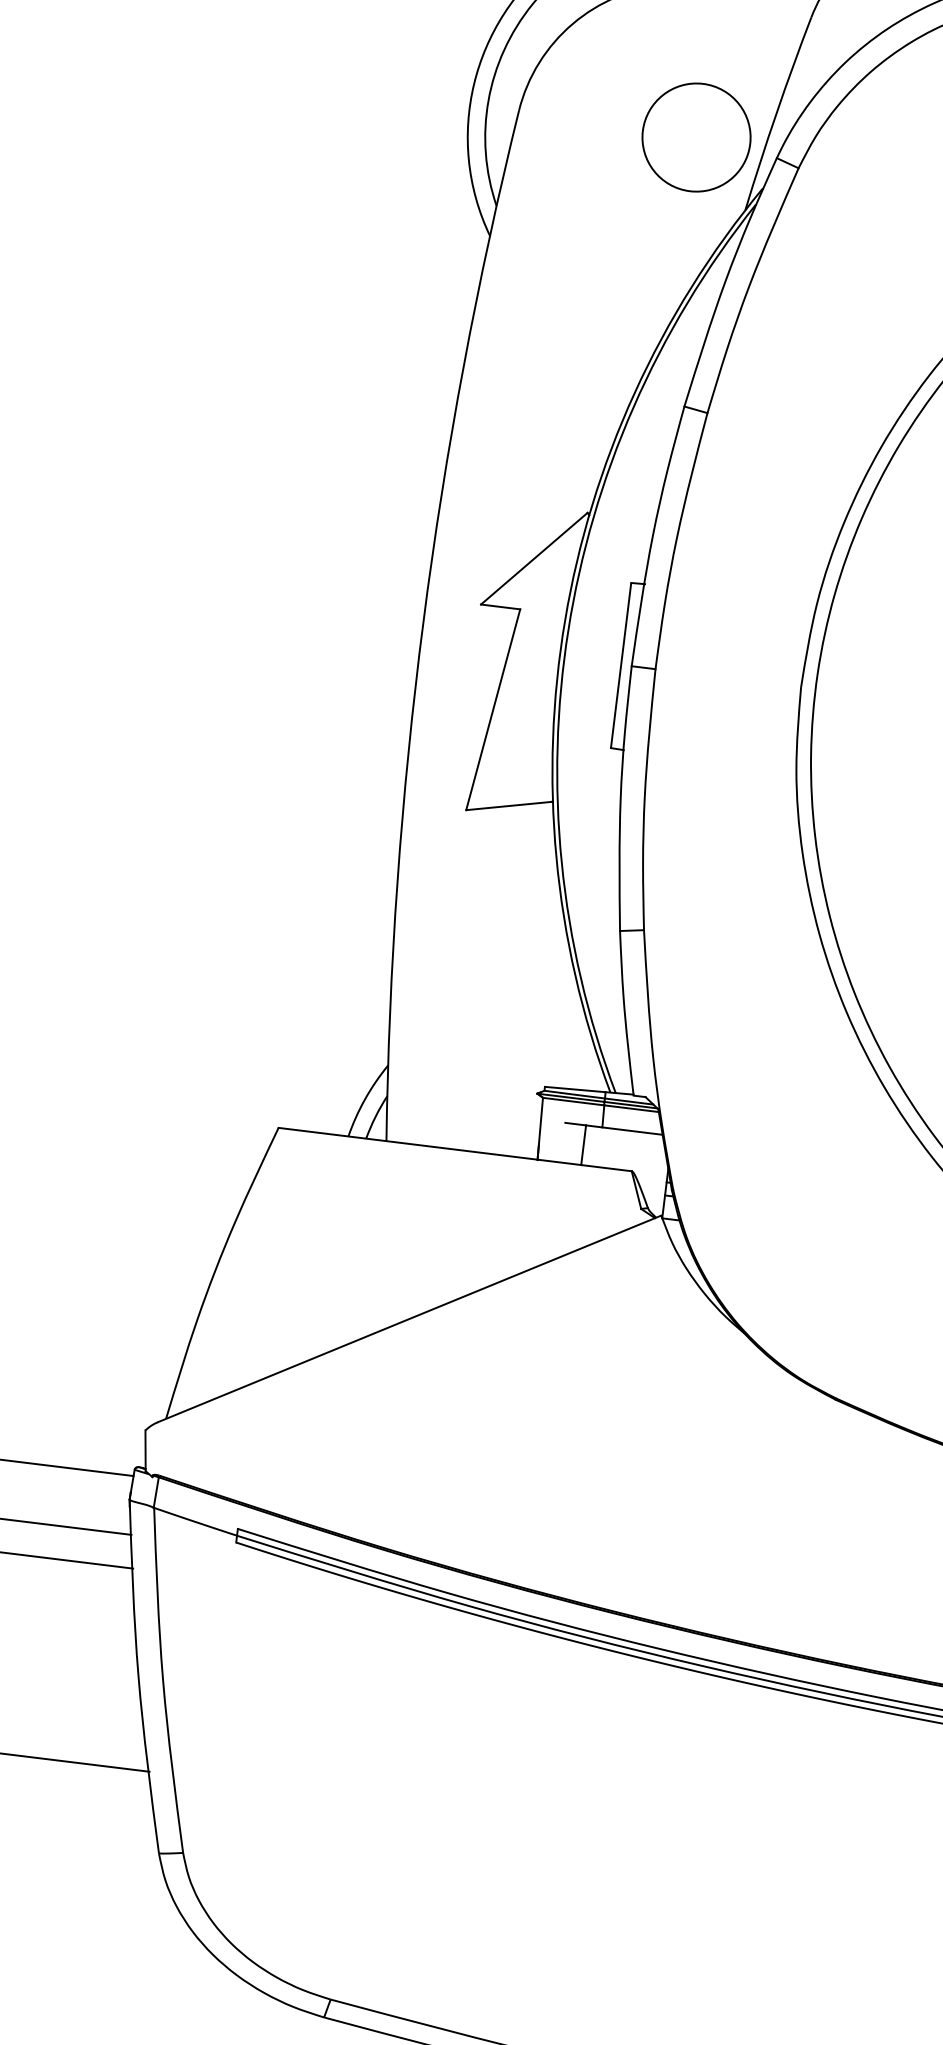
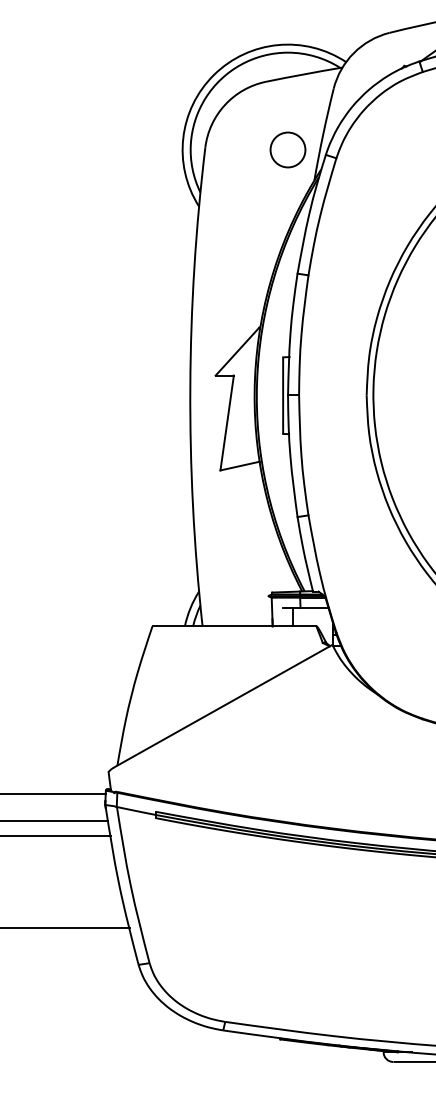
circle: (695, 136) -> (287, 149), size x0.7

